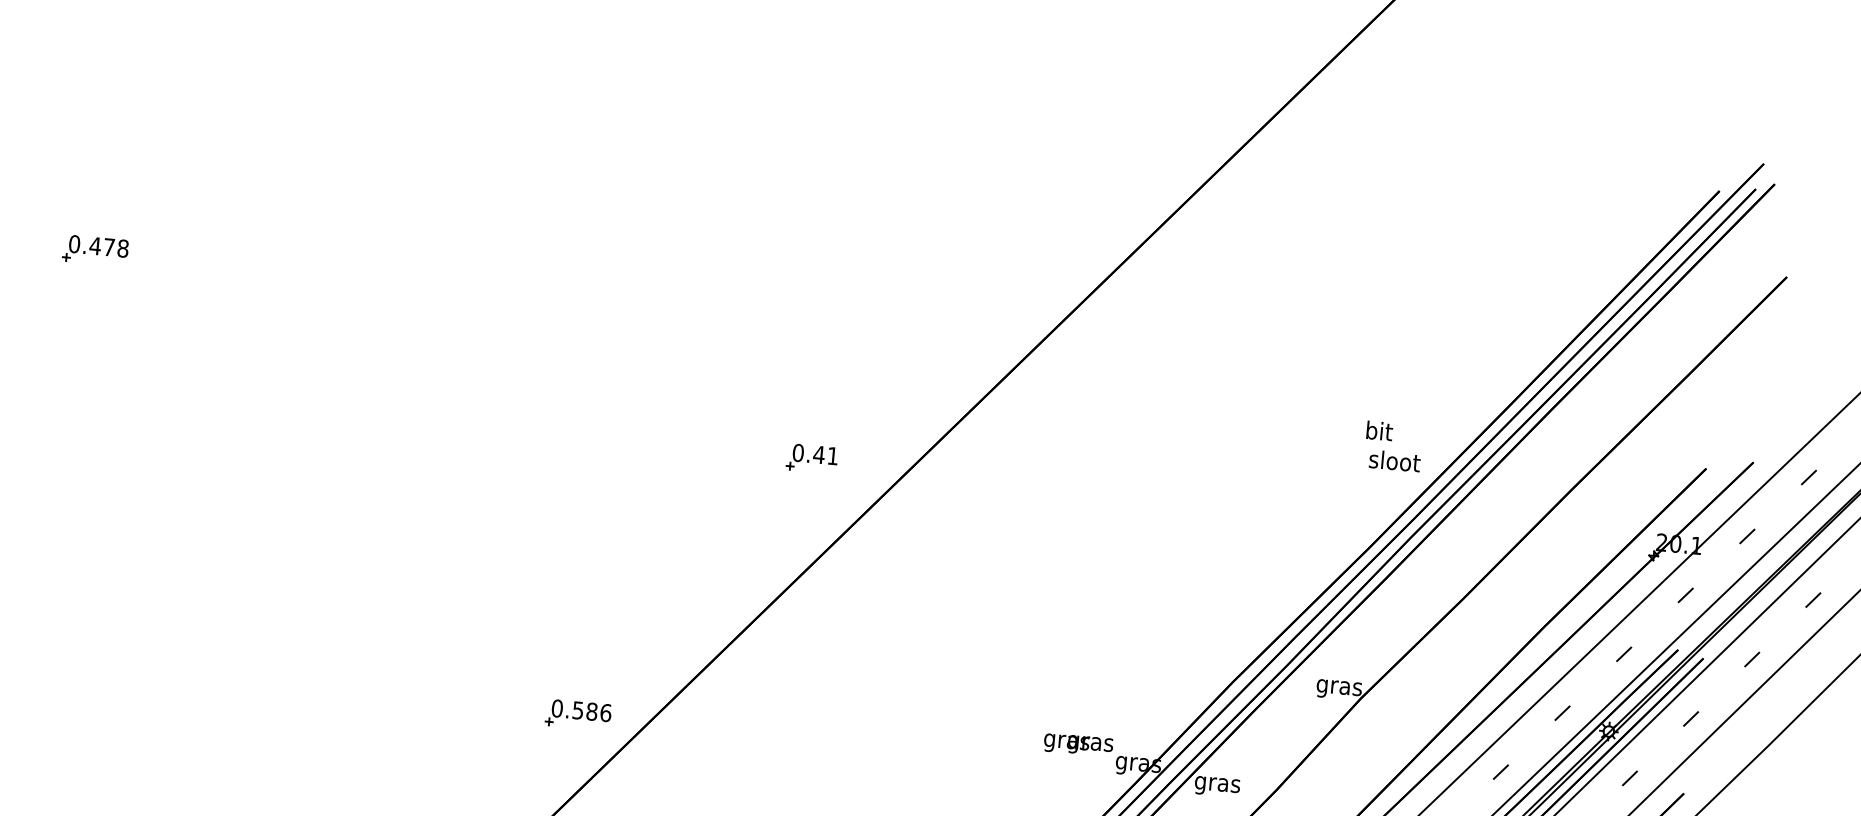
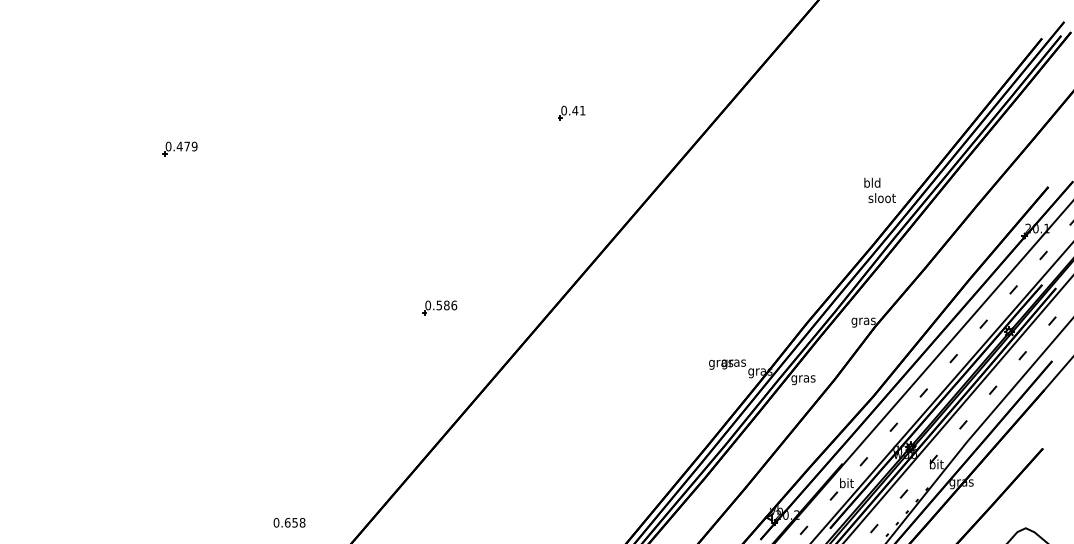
text: (122, 248) -> (194, 146), 0.478 -> 0.479
text: (1379, 430) -> (872, 182), bit -> bld
part: (811, 457) -> (571, 112), moved
part: (578, 714) -> (439, 307), moved

